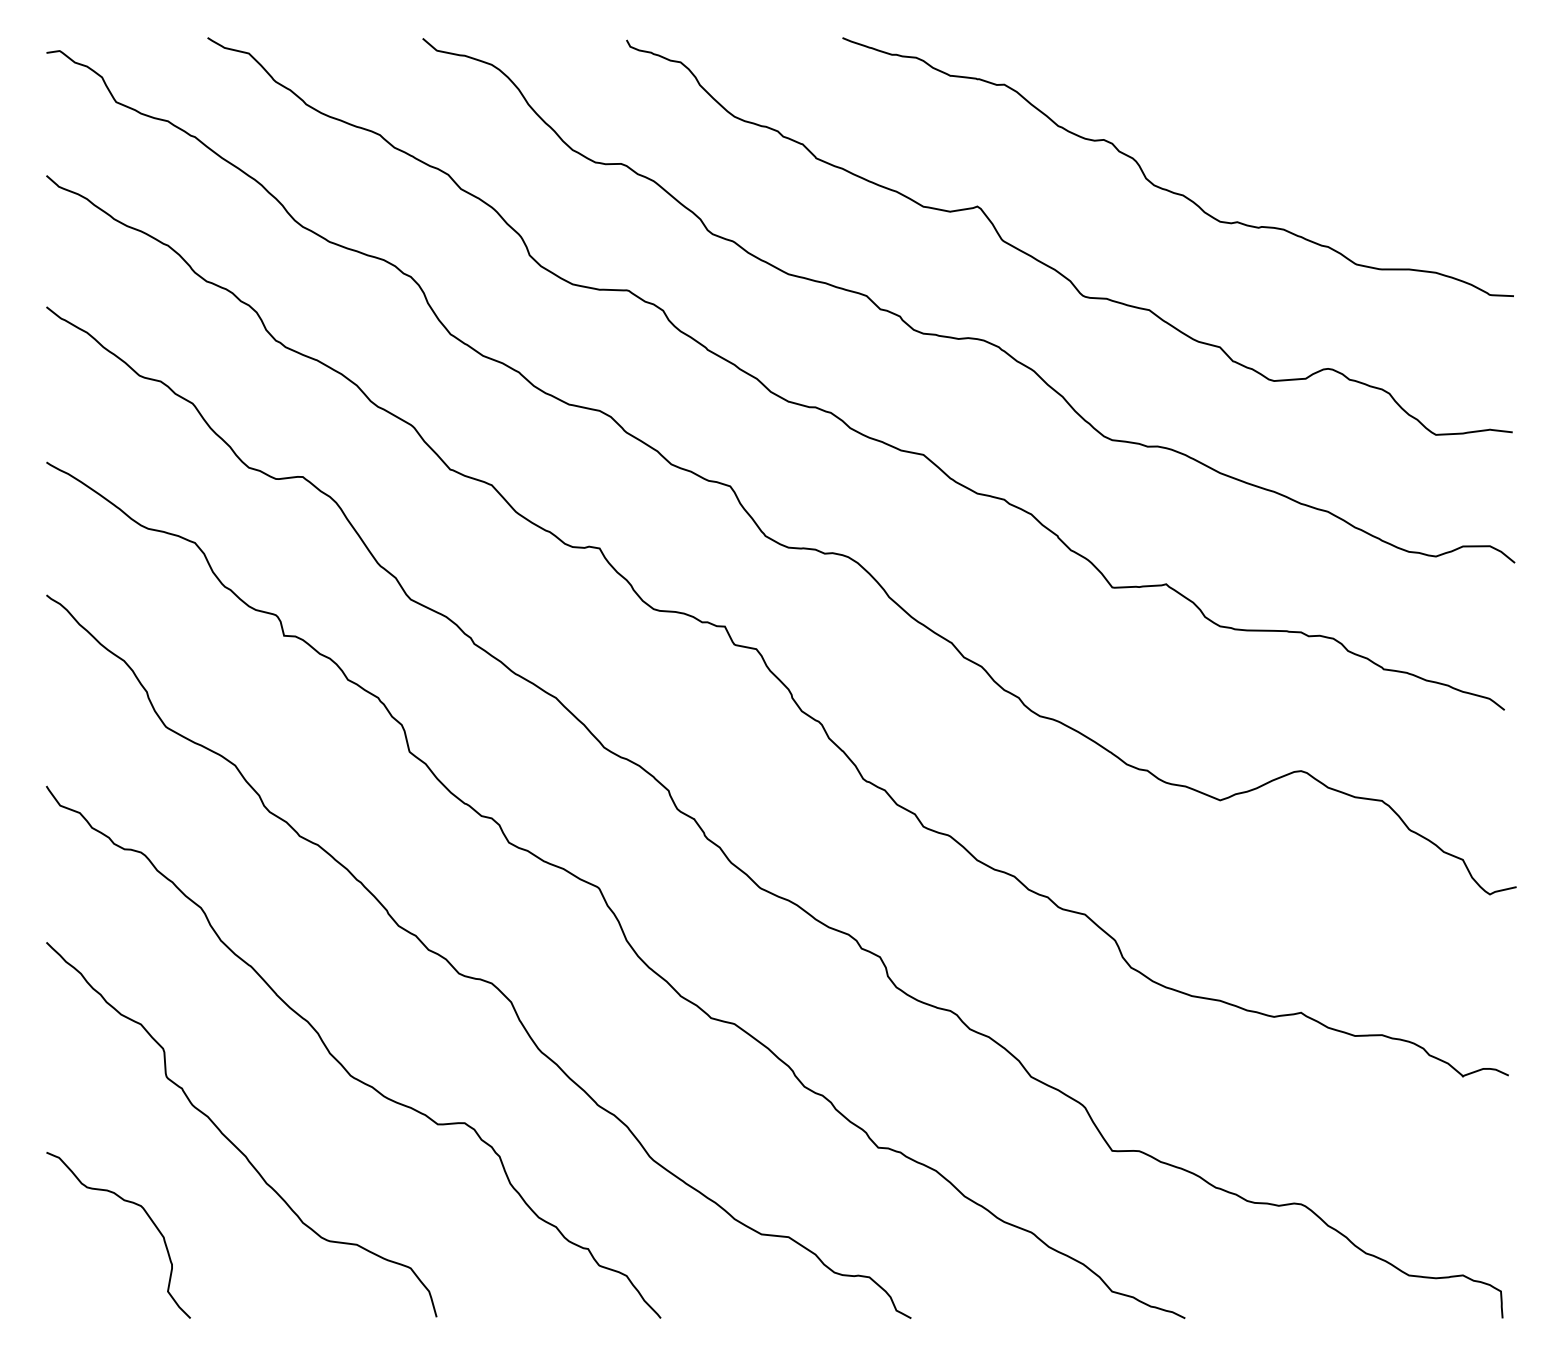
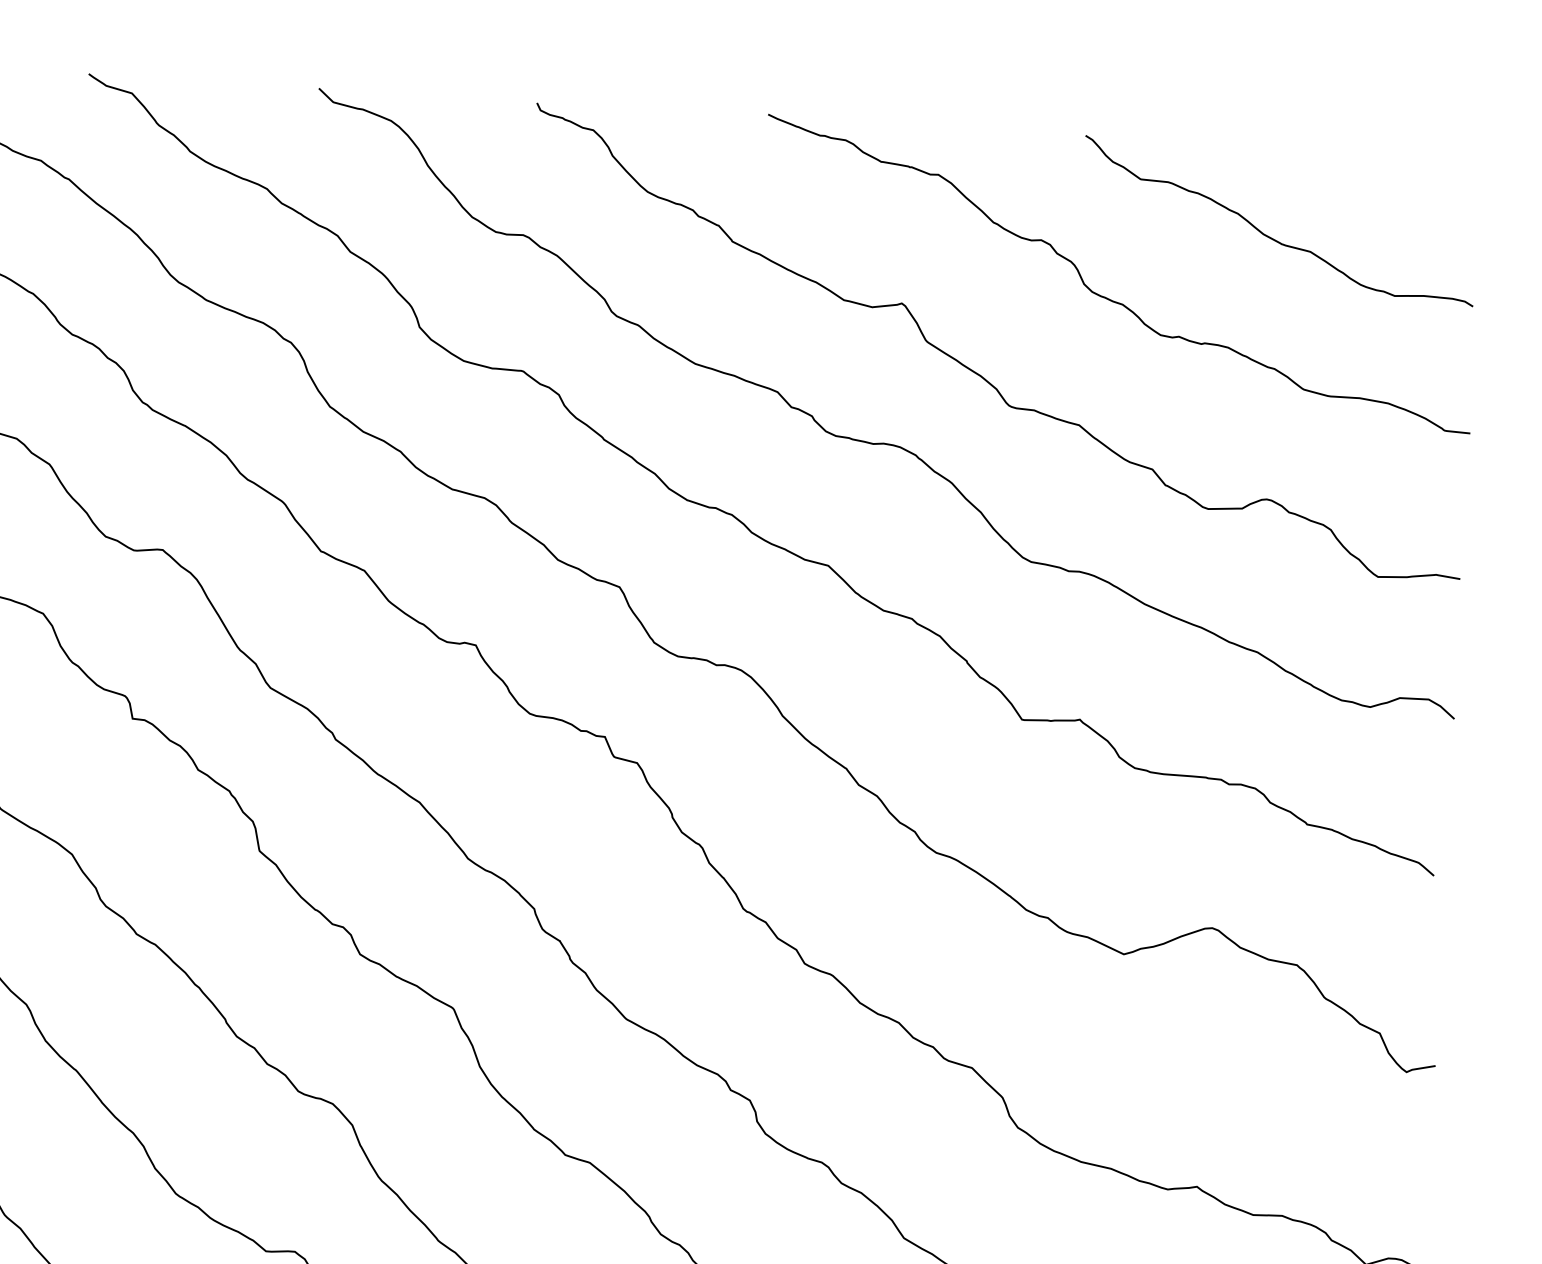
curve: (1318, 124) -> (1272, 237), added

